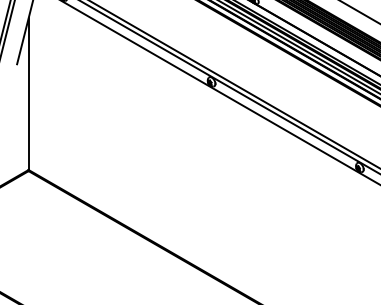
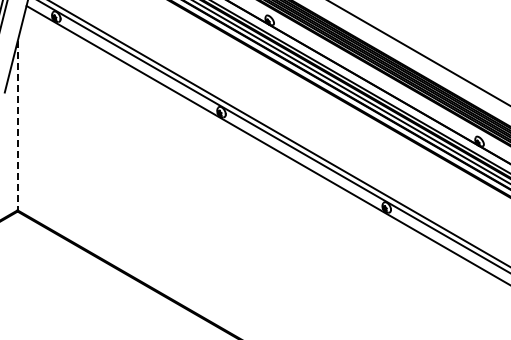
line: (28, 94) -> (17, 126), solid -> dashed

